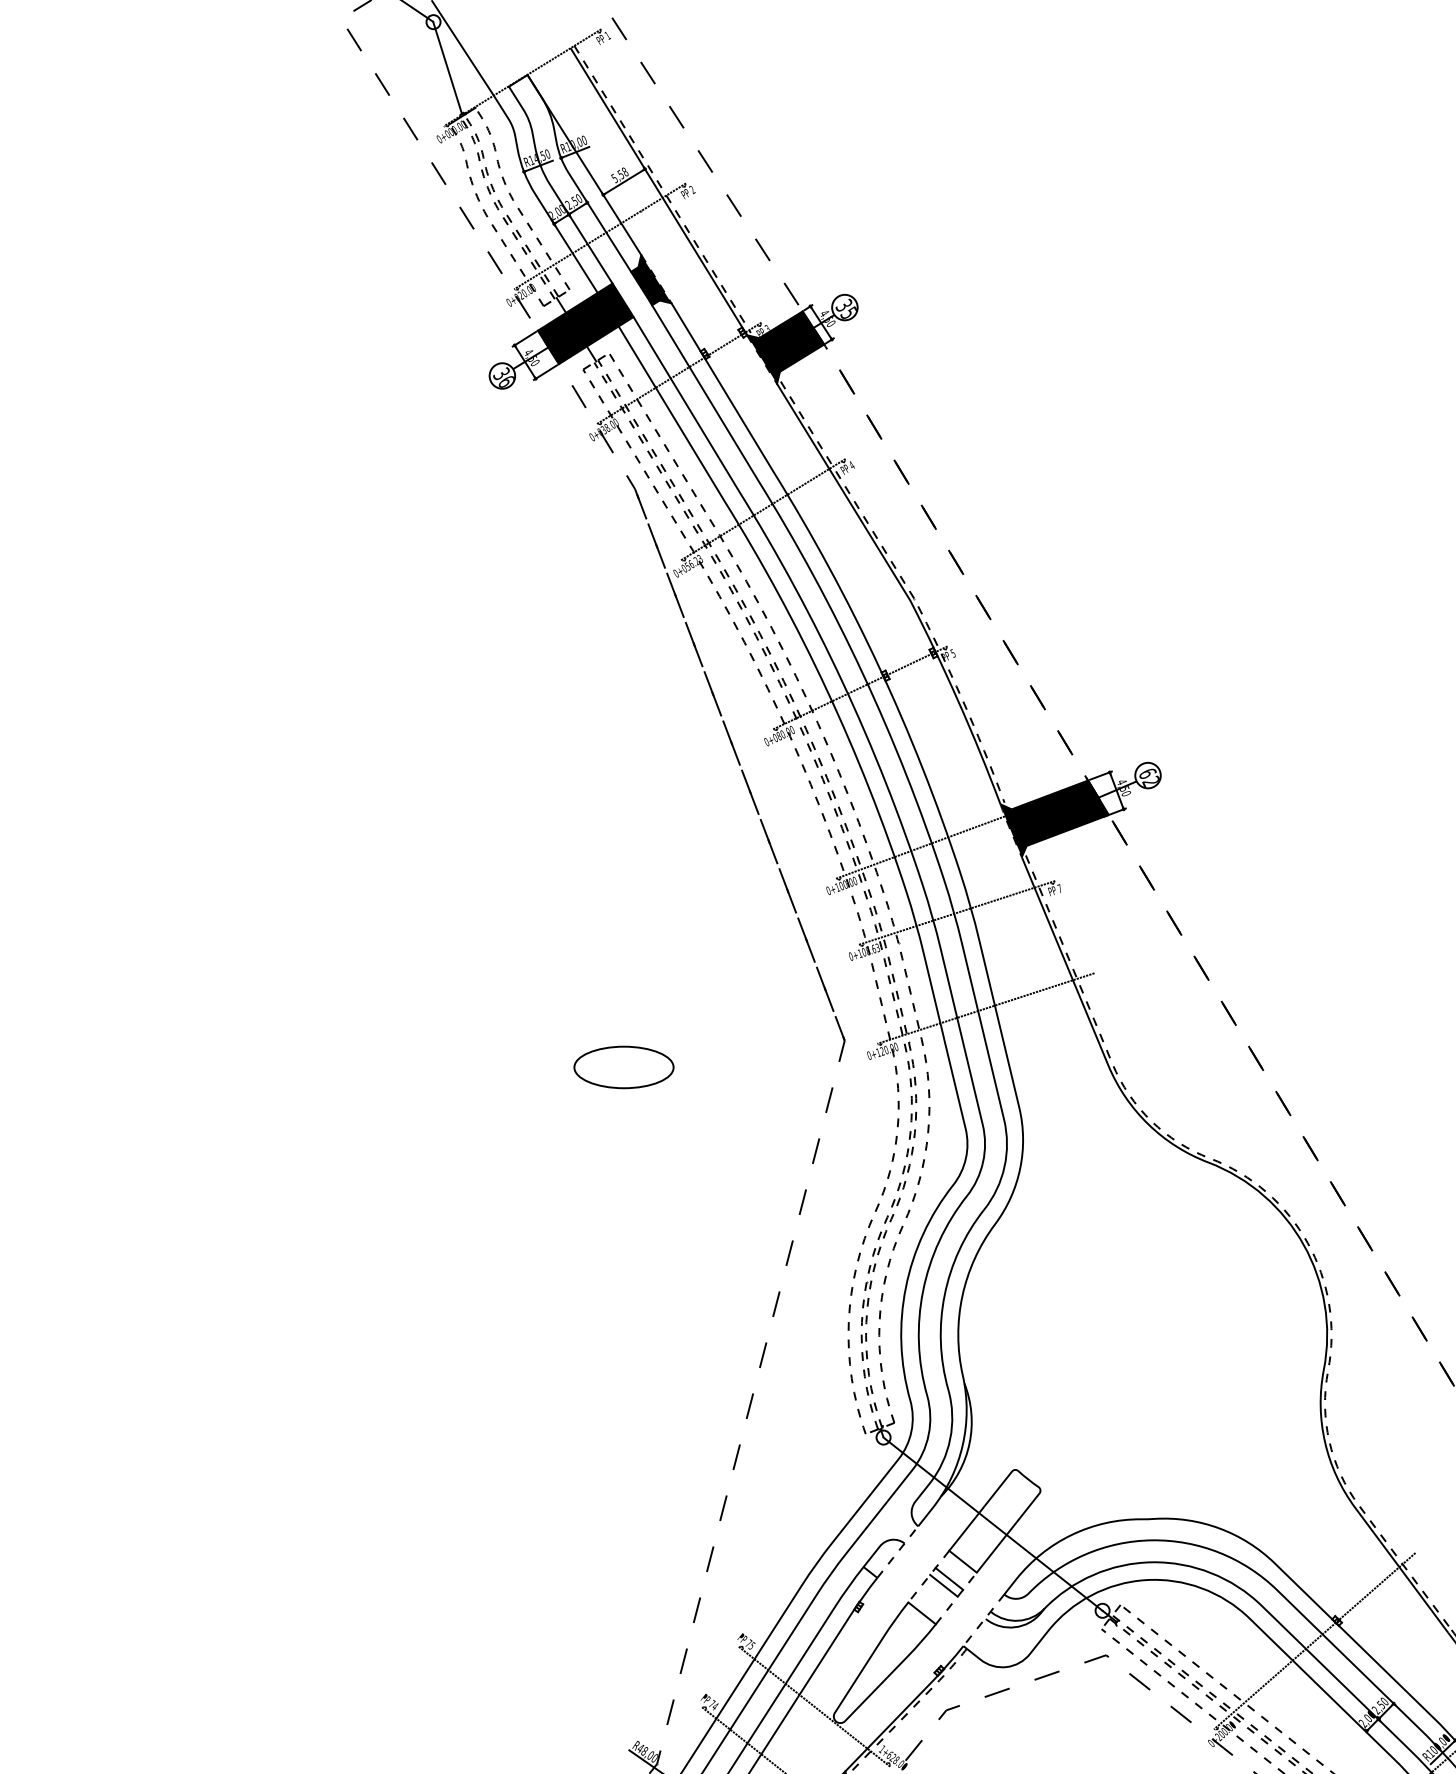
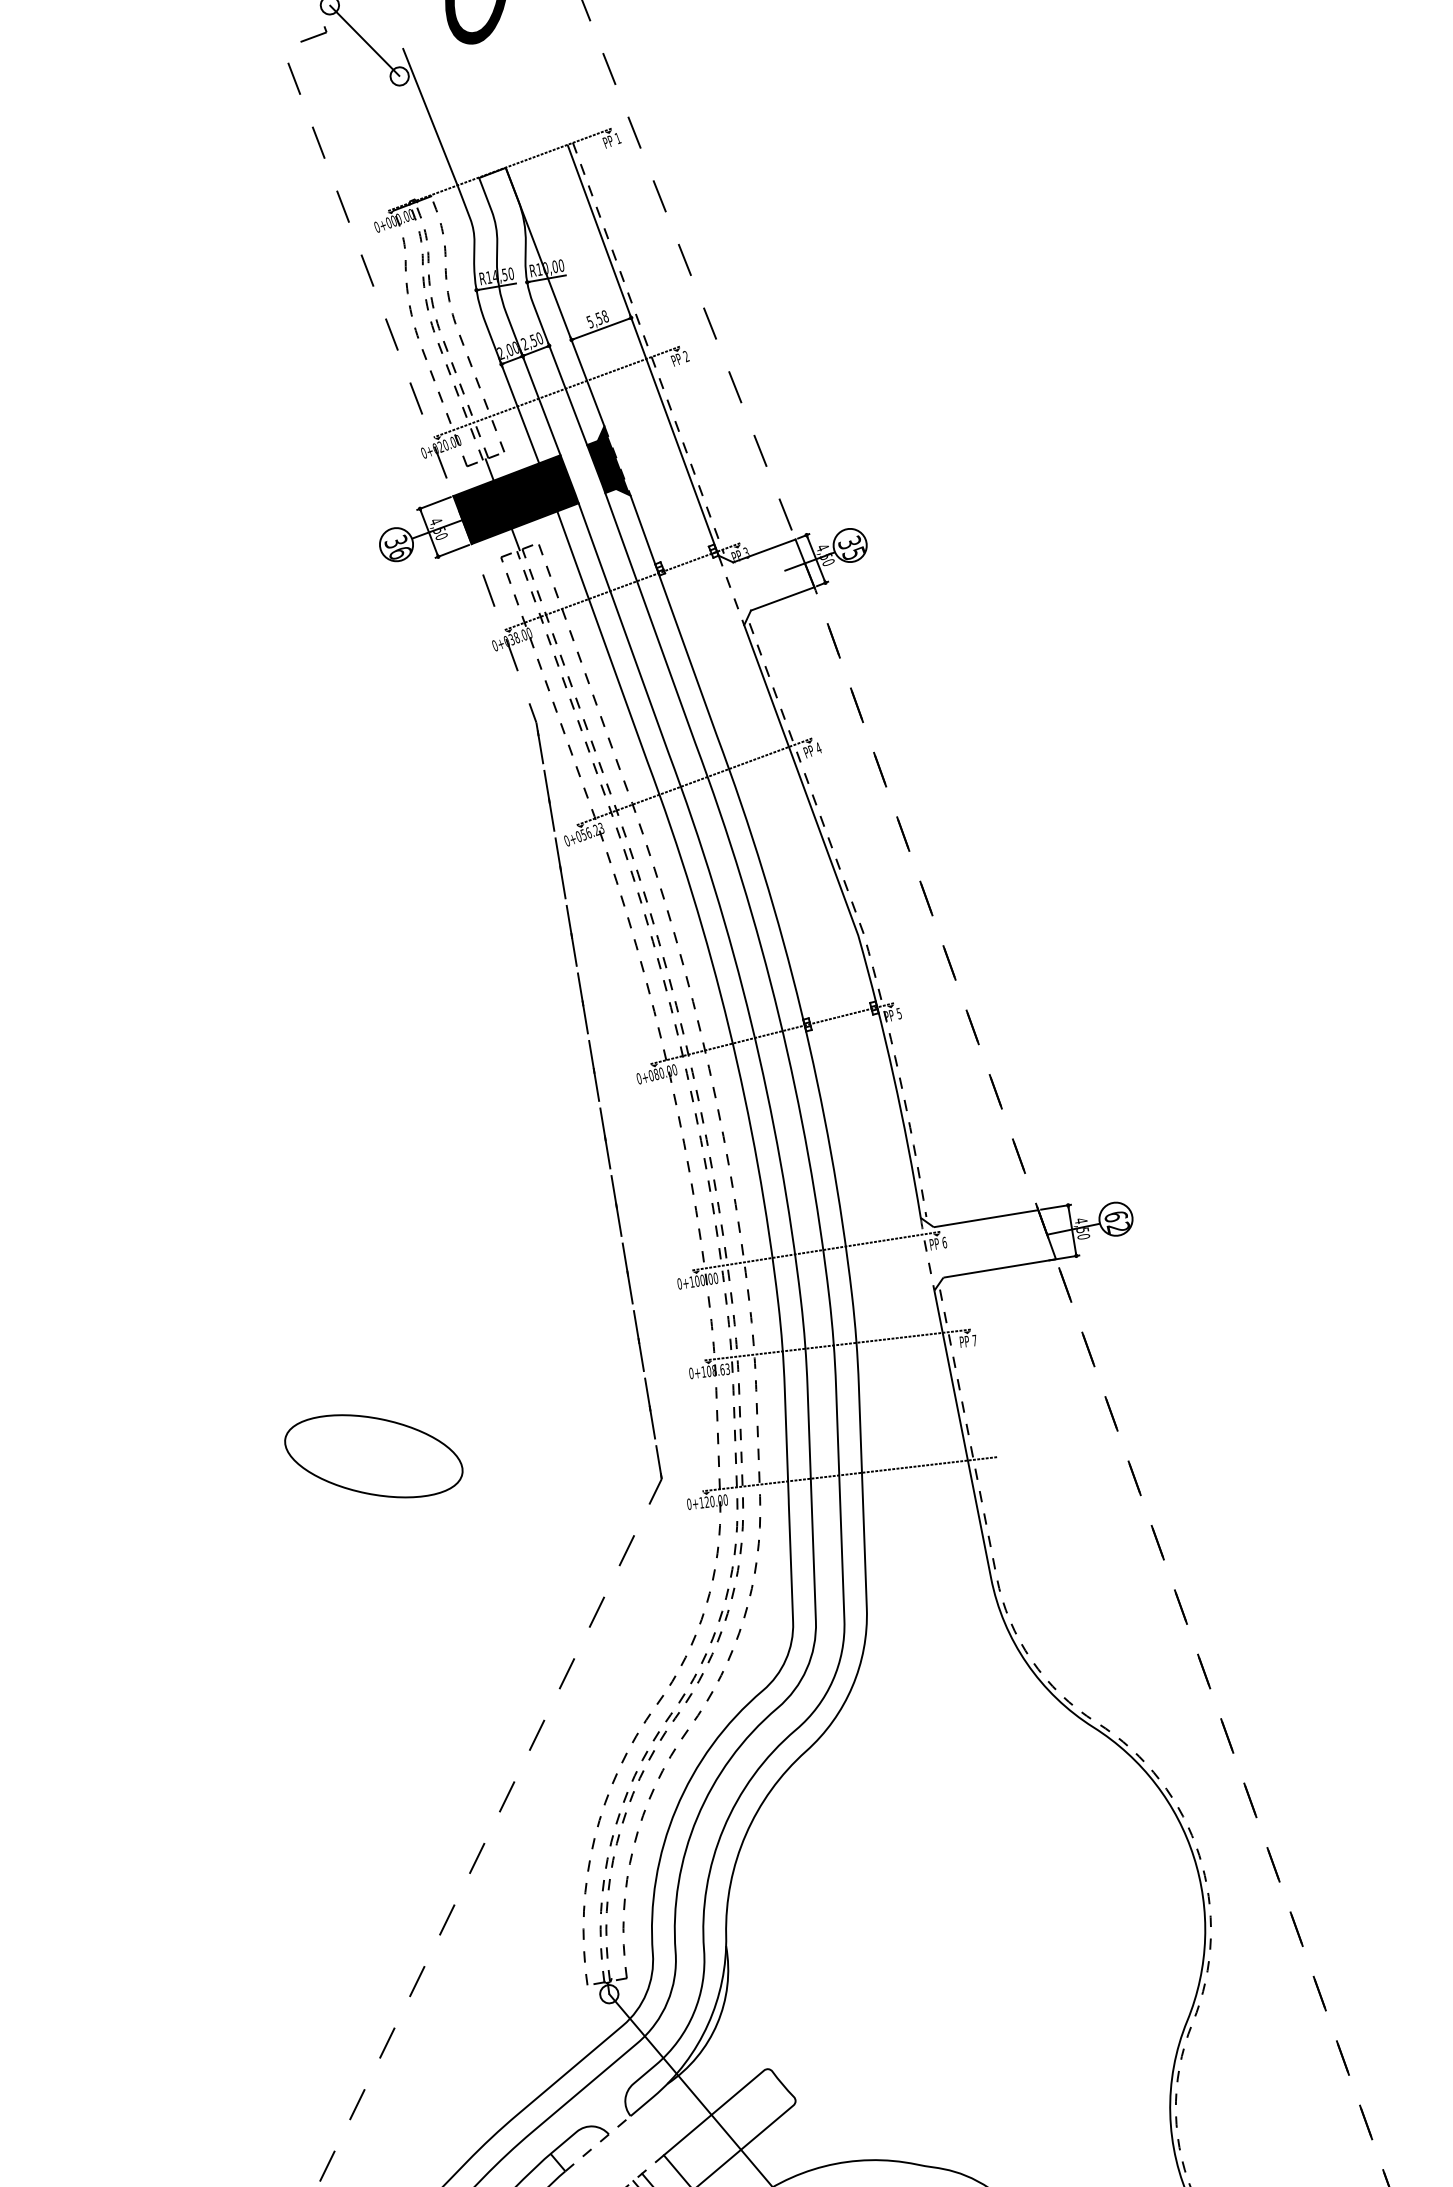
line: (447, 67) -> (405, 137), removed
fill: (785, 347) -> (764, 581), removed
fill: (1054, 818) -> (985, 1249), removed
part: (623, 1067) -> (373, 1456), size x1.4

